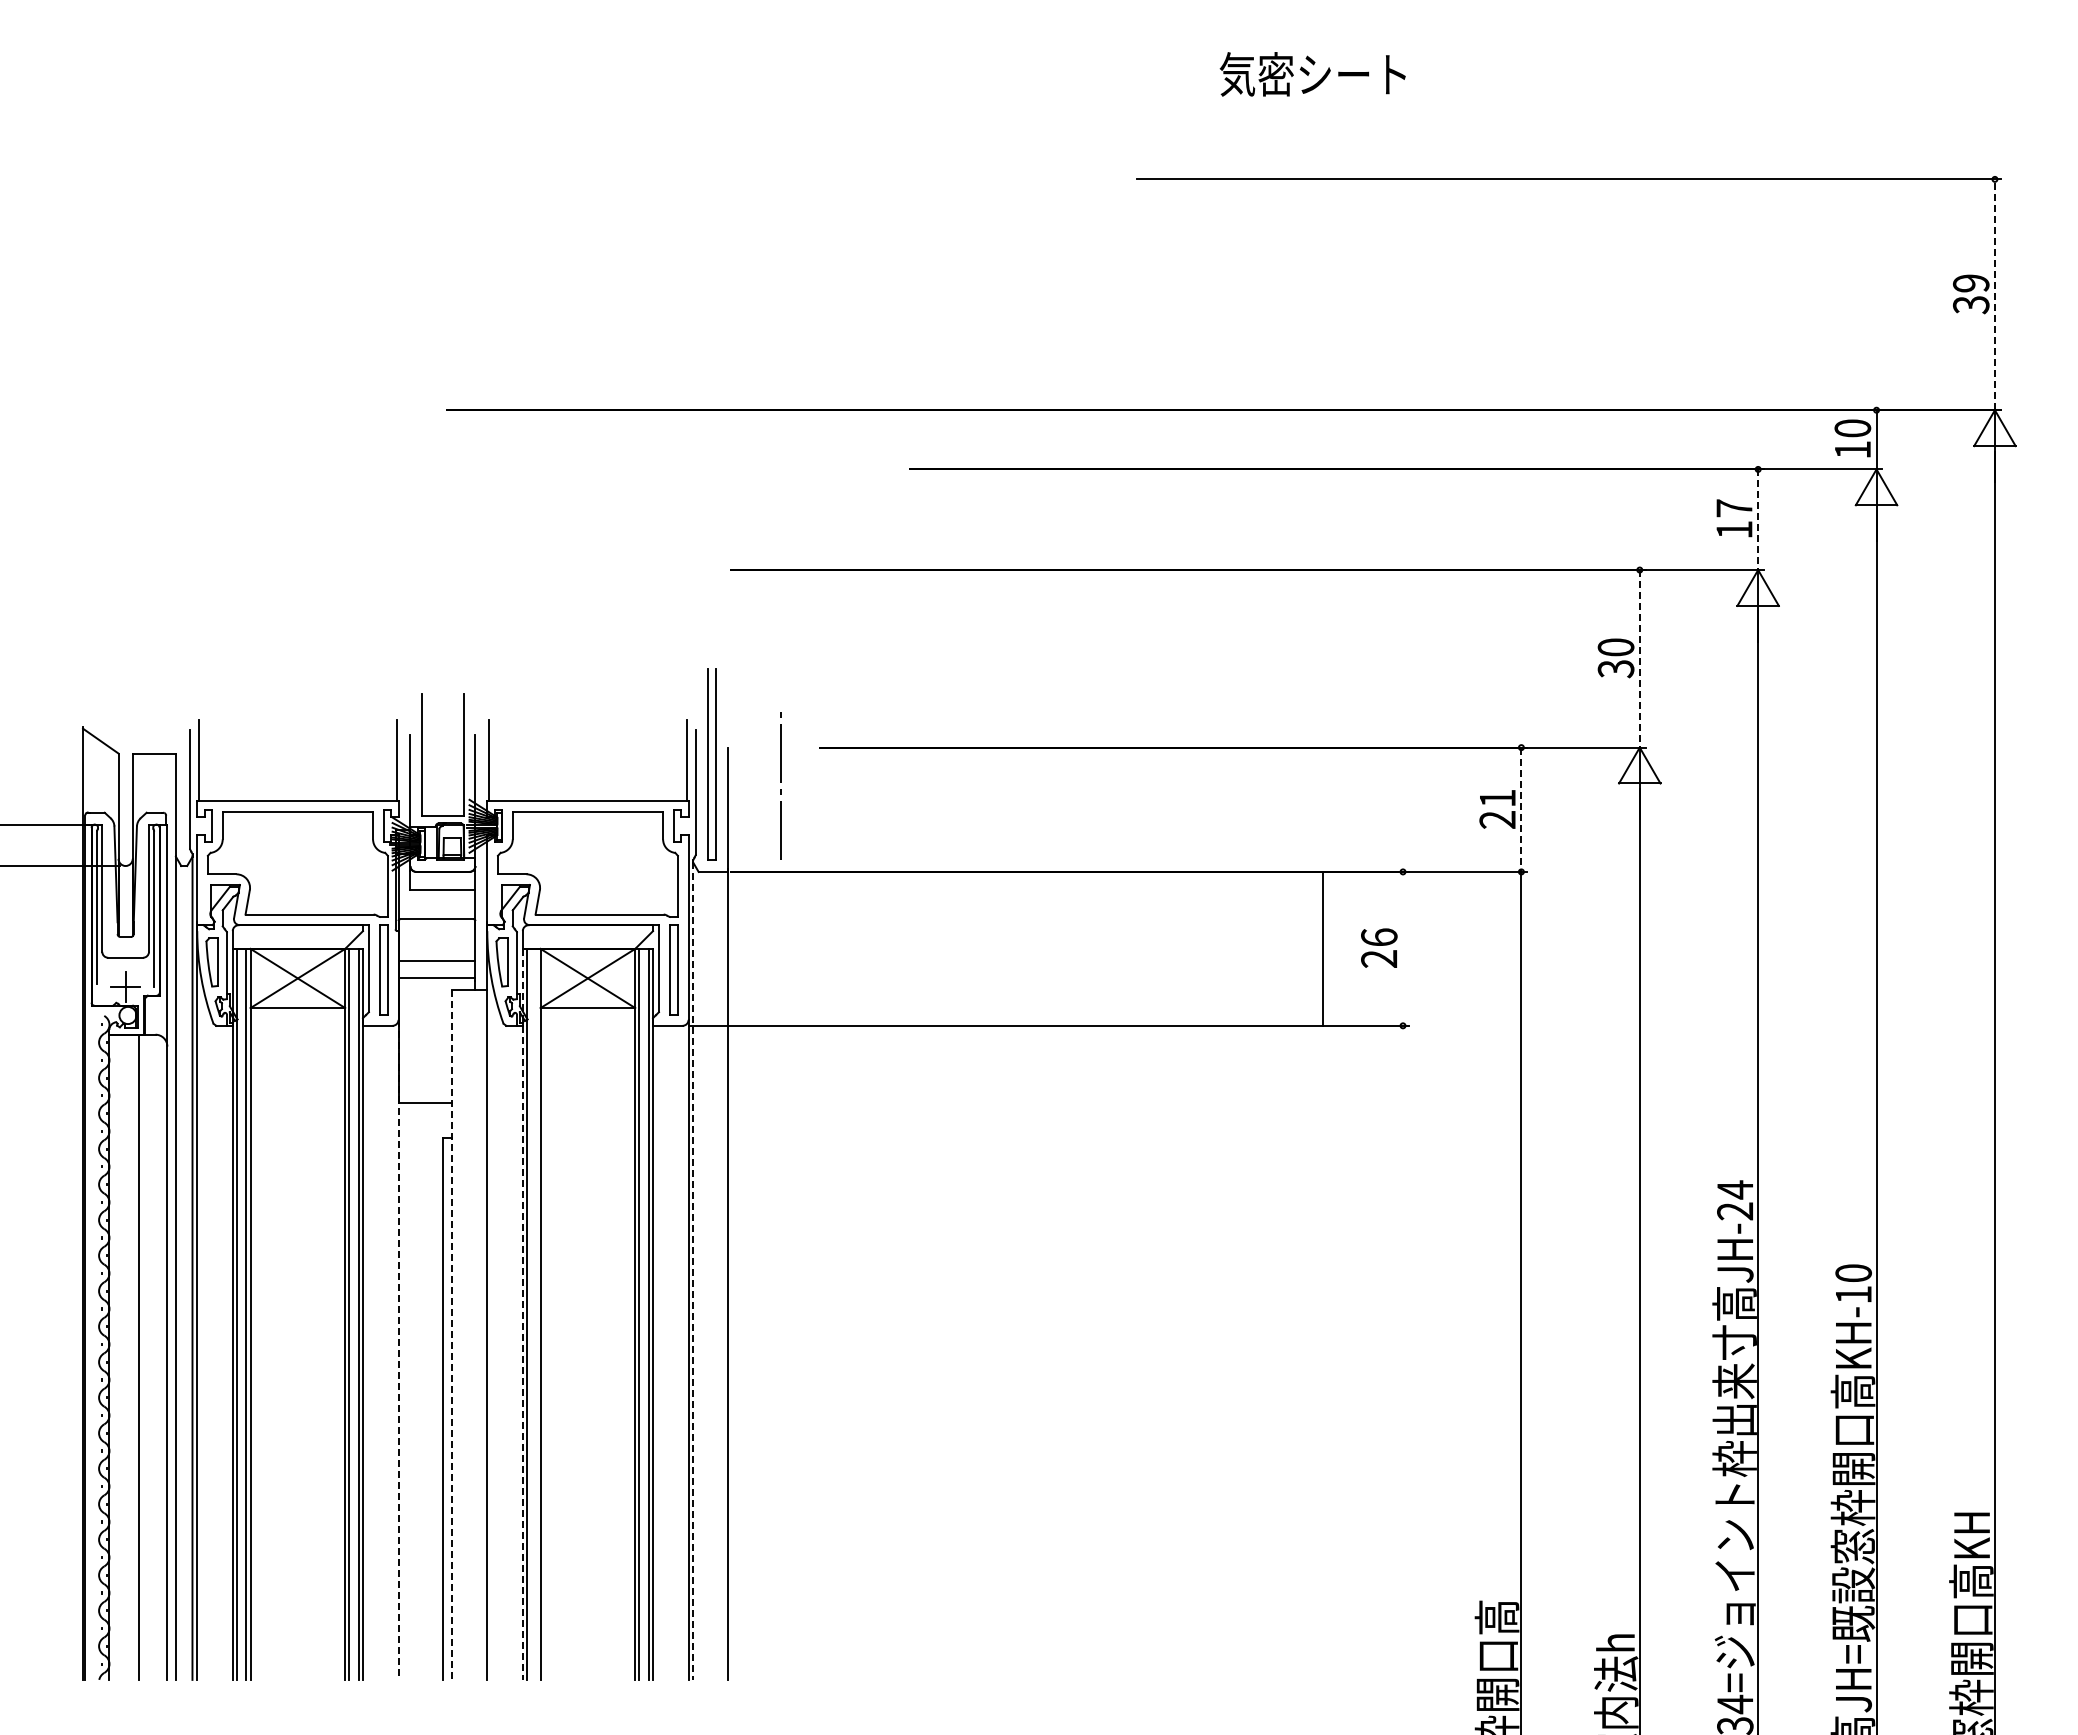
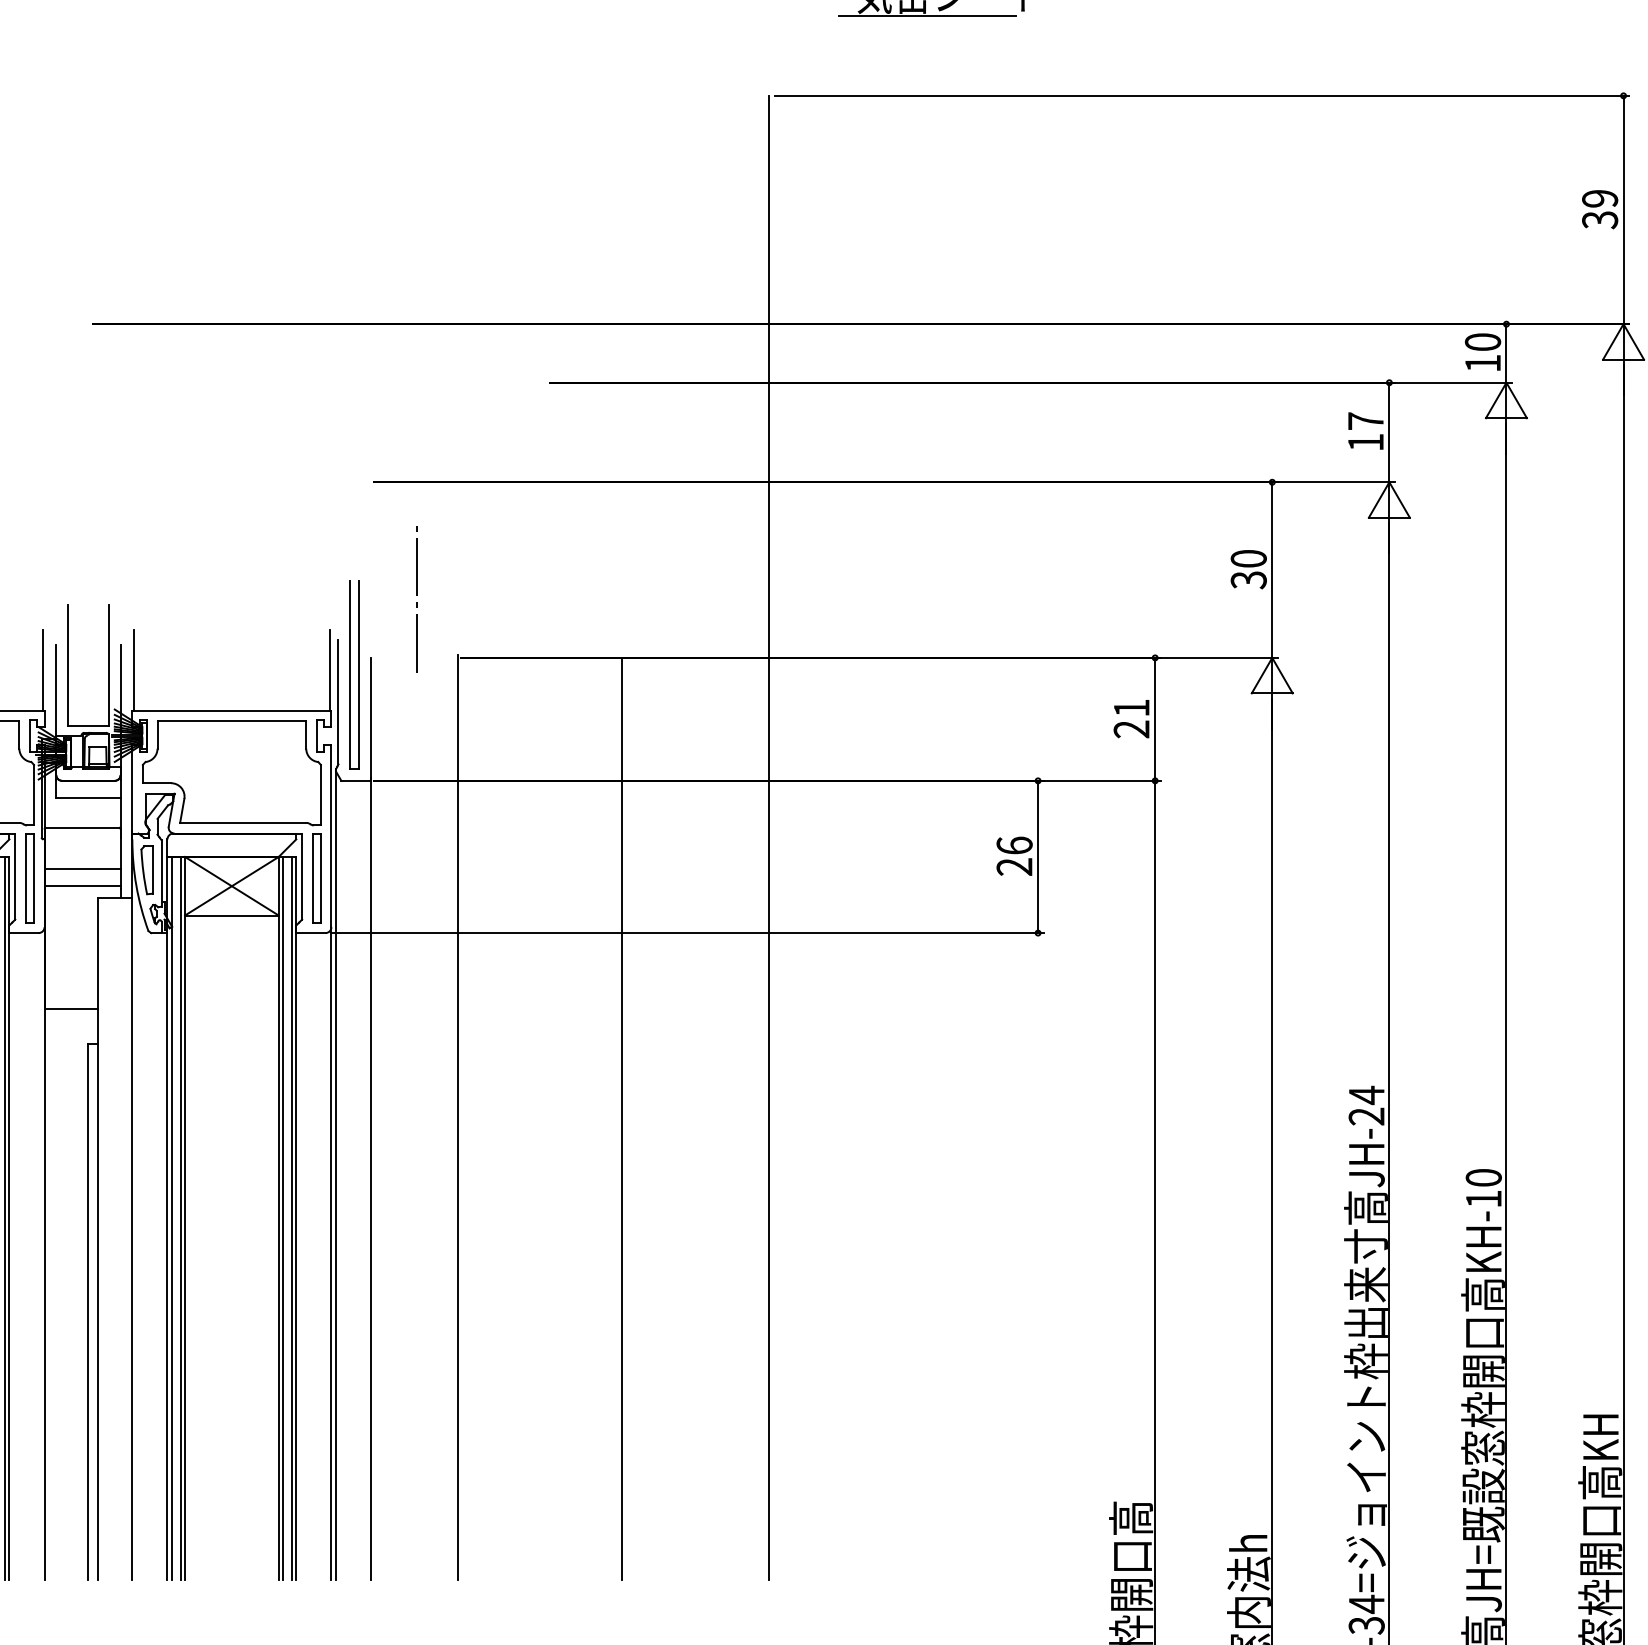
line: (1291, 98) -> (927, 15), added
line: (1994, 294) -> (1623, 209), dashed -> solid
line: (1758, 520) -> (1389, 433), dashed -> solid
line: (1639, 658) -> (1271, 569), dashed -> solid
line: (780, 782) -> (417, 595), moved
line: (1521, 810) -> (1155, 720), dashed -> solid
line: (1130, 929) -> (768, 837), added
line: (1323, 948) -> (1038, 856), moved
line: (817, 1211) -> (458, 1116), added
line: (982, 1213) -> (622, 1118), added
line: (693, 1271) -> (336, 1176), dashed -> solid
line: (536, 1313) -> (181, 1217), added
line: (522, 1314) -> (167, 1218), dashed -> solid
line: (452, 1335) -> (97, 1239), dashed -> solid
line: (398, 1349) -> (44, 1253), dashed -> solid

